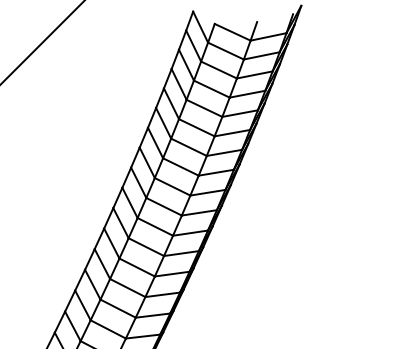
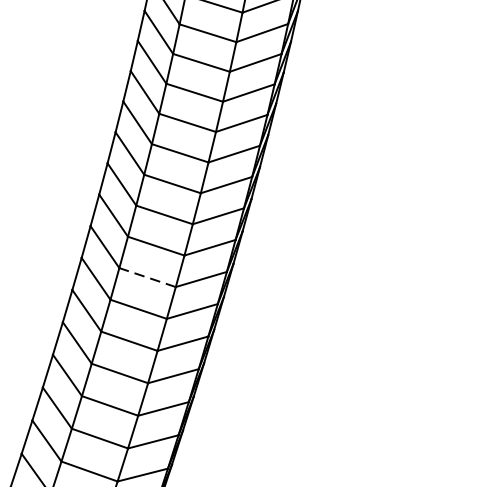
line: (164, 206) -> (148, 277), solid -> dashed

